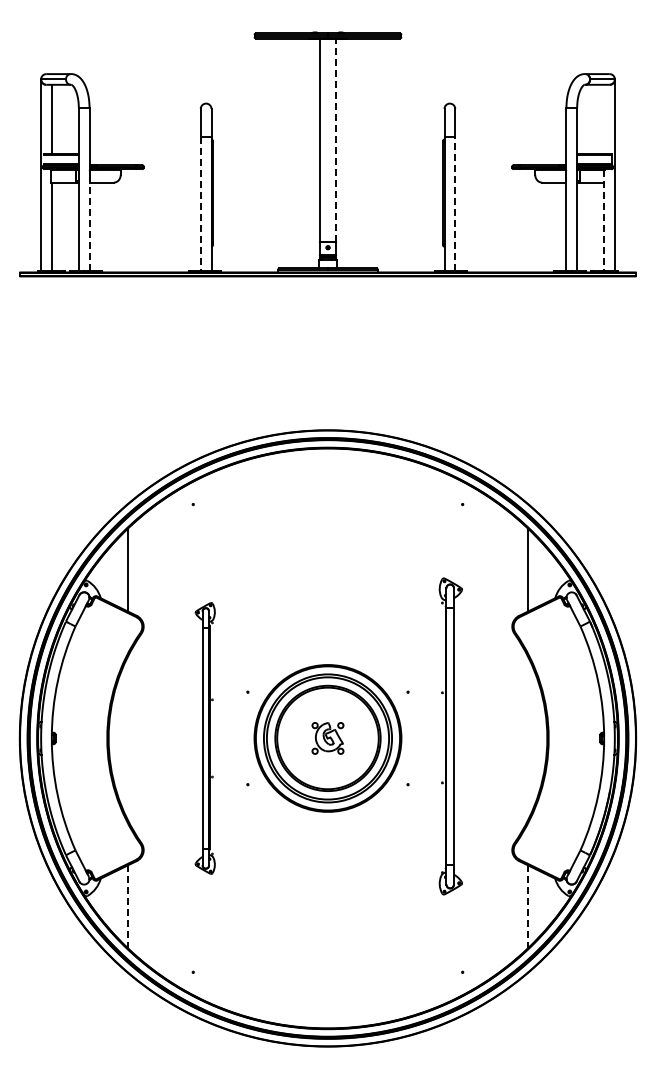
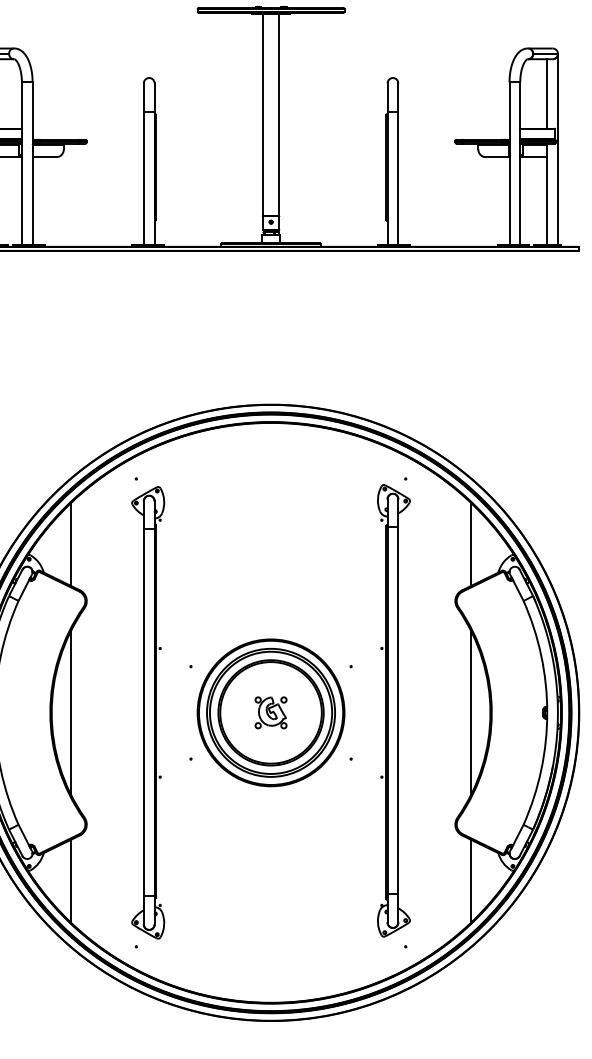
line: (604, 119) -> (547, 93), added
line: (336, 140) -> (279, 114), dashed -> solid
line: (200, 203) -> (143, 177), dashed -> solid
line: (455, 203) -> (398, 177), dashed -> solid
line: (604, 220) -> (547, 194), dashed -> solid
line: (89, 226) -> (32, 200), dashed -> solid
part: (450, 736) -> (393, 710), size x1.43
line: (128, 738) -> (71, 712), added
part: (205, 738) -> (148, 712), size x1.67
line: (527, 738) -> (470, 712), added
line: (128, 906) -> (71, 880), dashed -> solid
line: (527, 906) -> (470, 880), dashed -> solid

